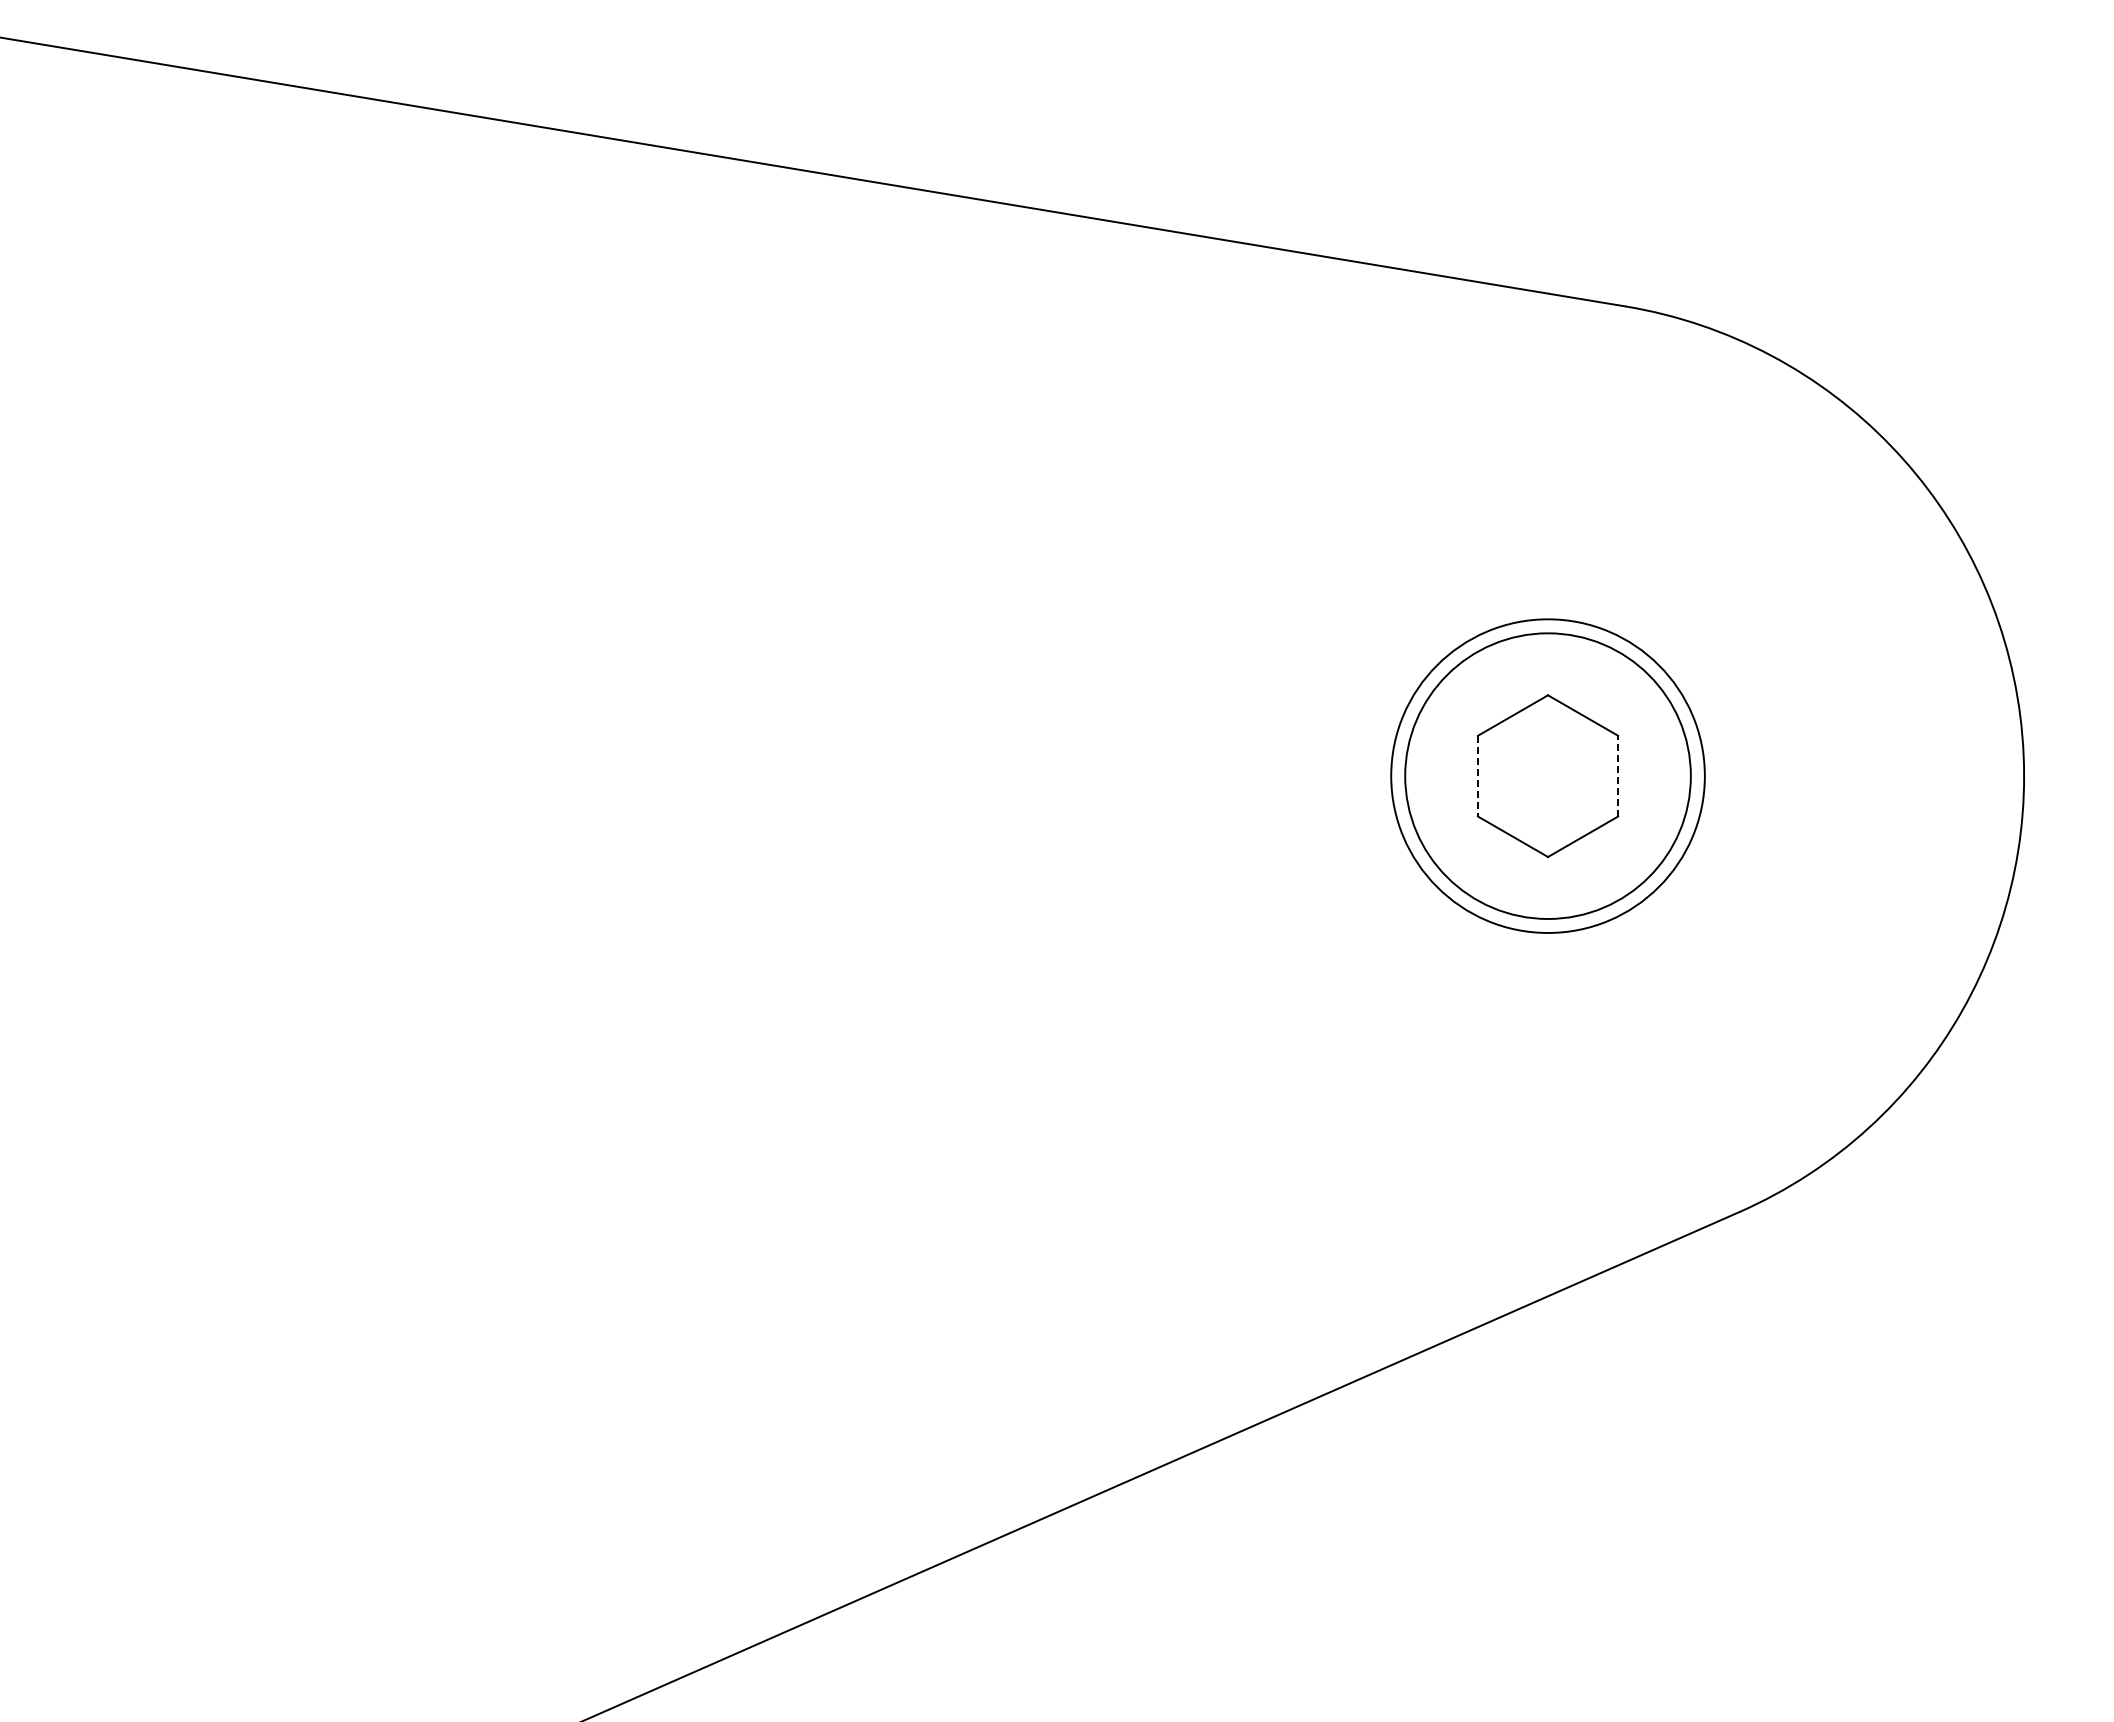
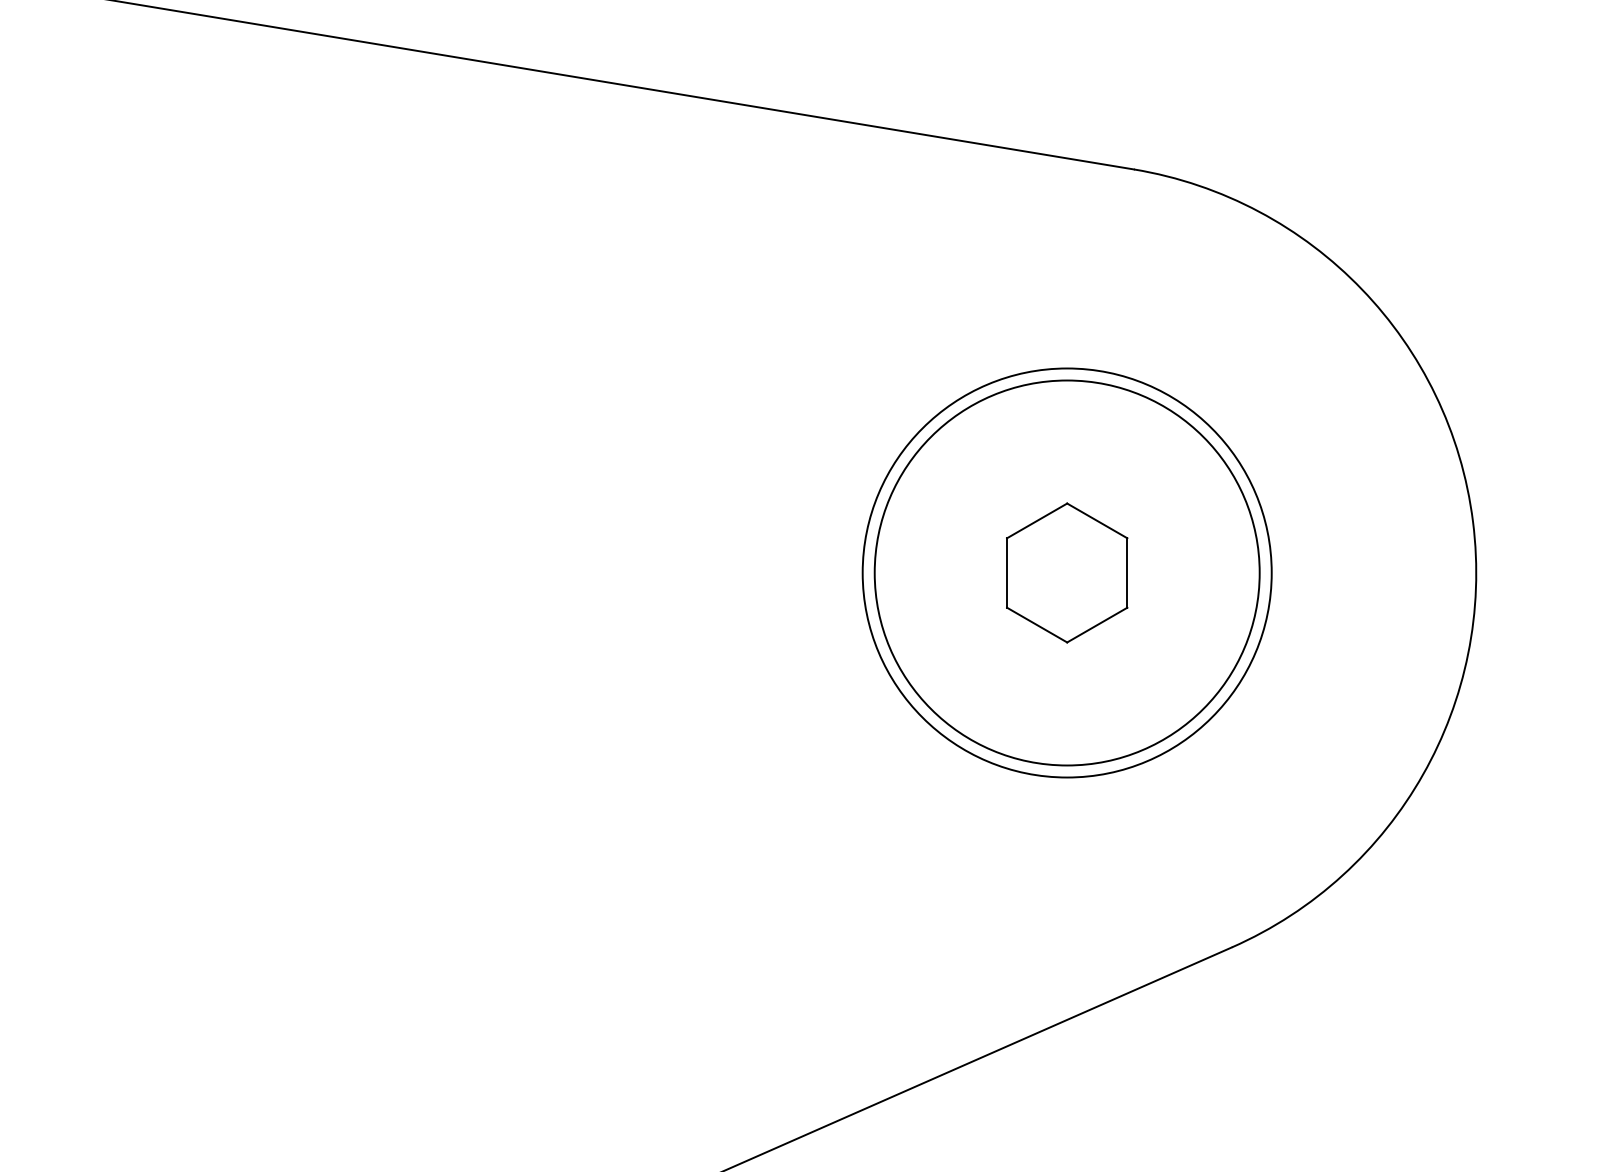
line: (1618, 775) -> (1127, 572), dashed -> solid
line: (1478, 776) -> (1007, 573), dashed -> solid
circle: (1548, 776) -> (1067, 573), size x1.43
circle: (1548, 776) -> (1067, 573), size x1.67

